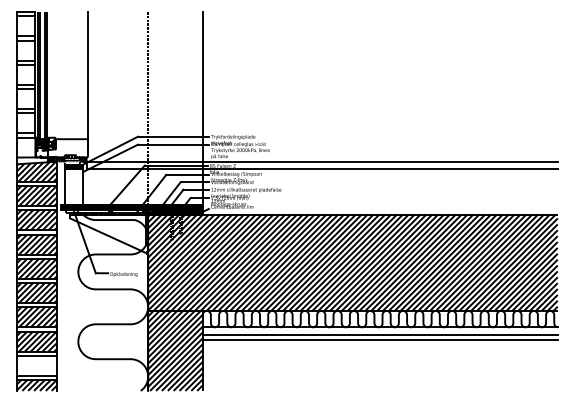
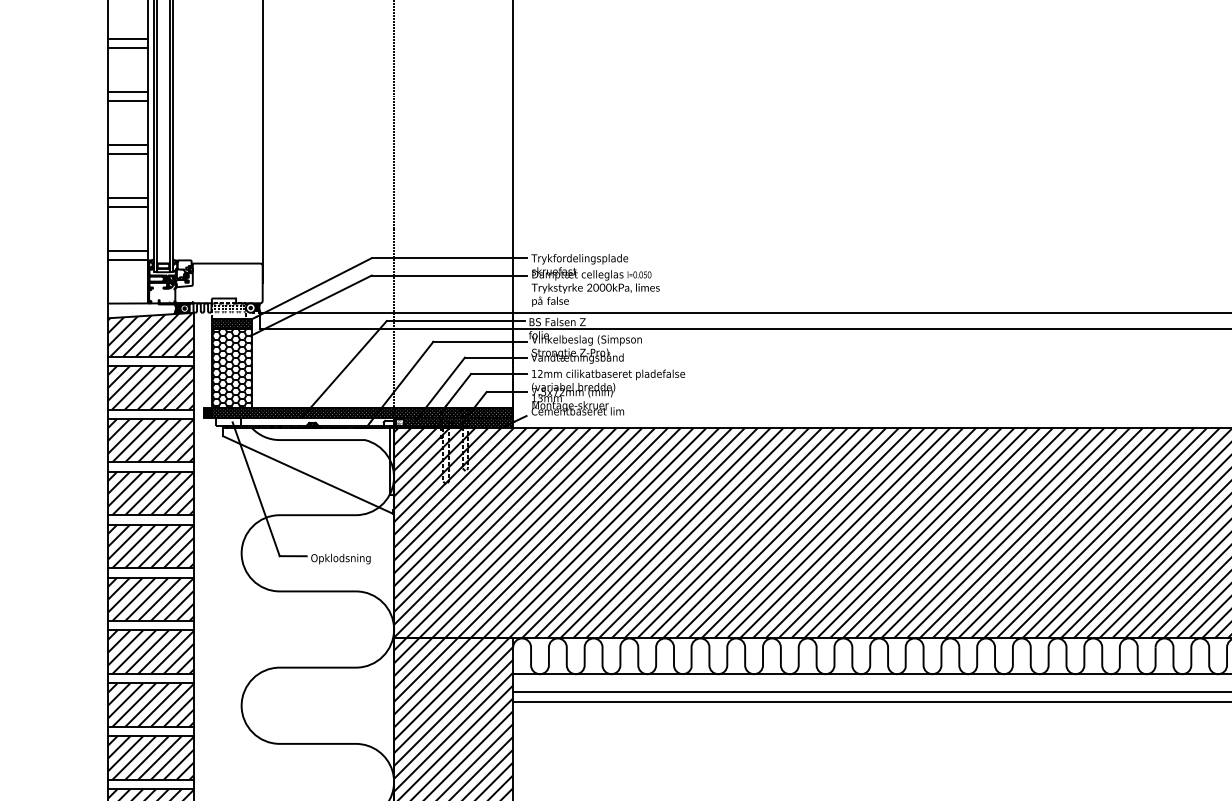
hatch: (73, 187) -> (231, 368), added
hatch: (36, 365) -> (150, 757), added

